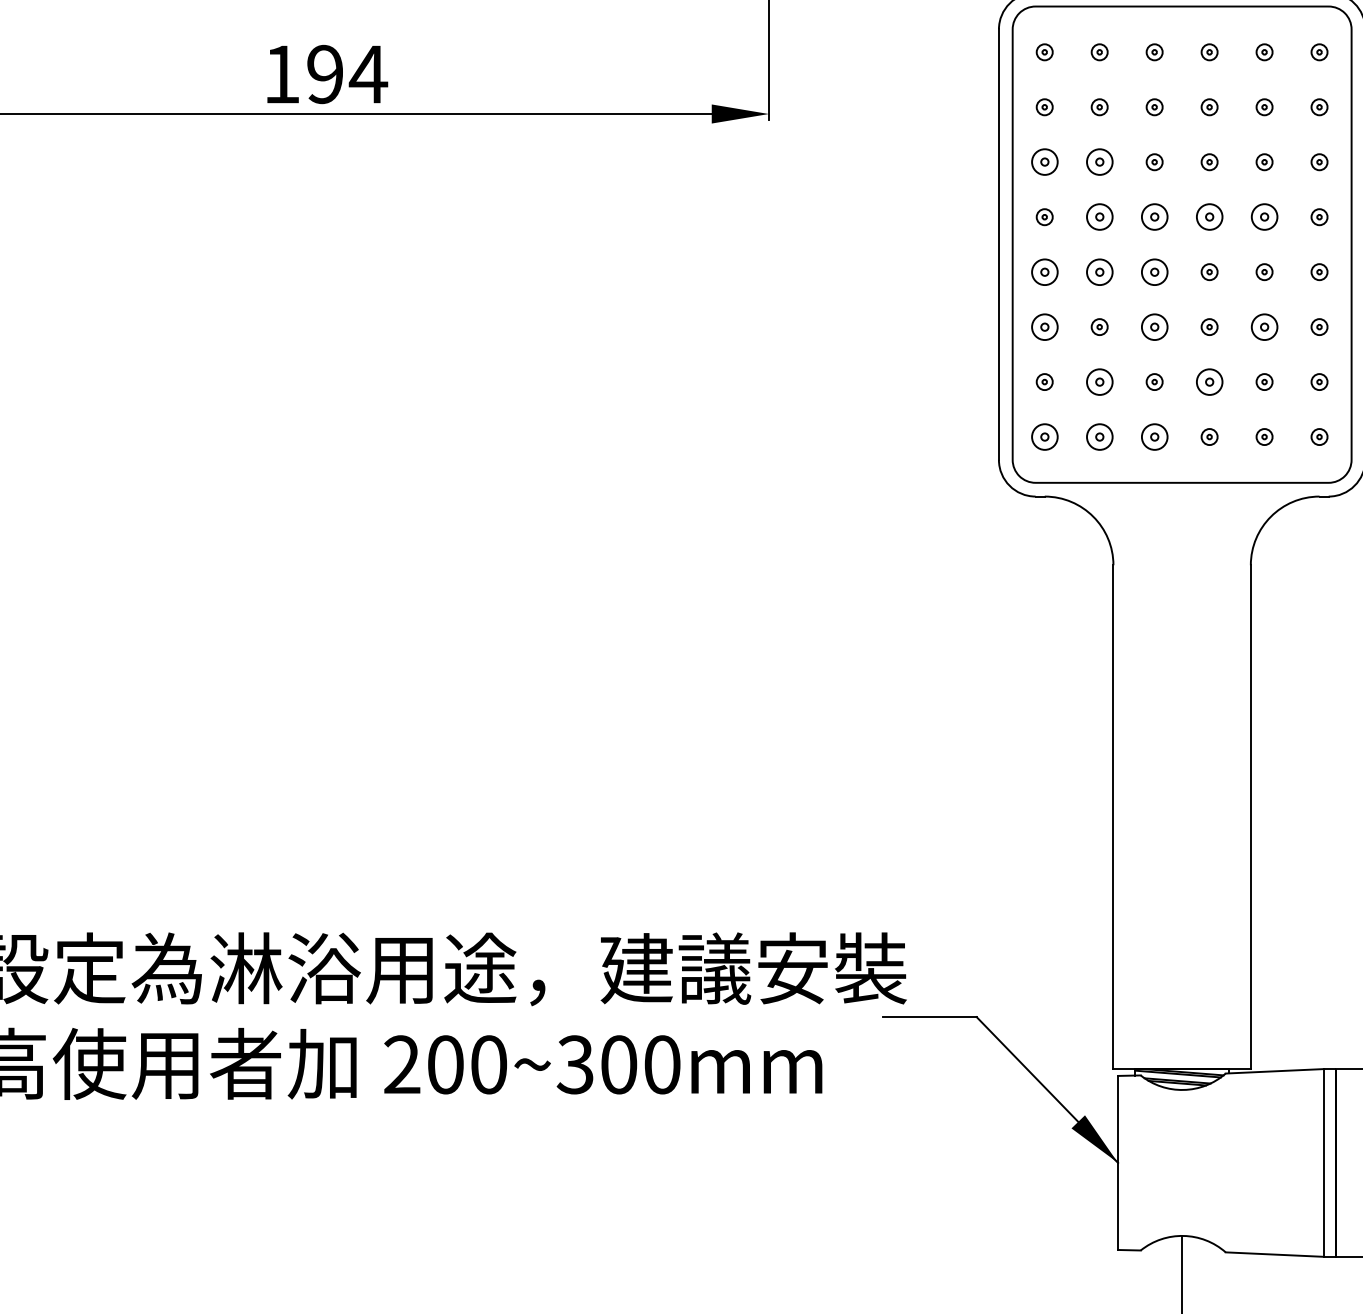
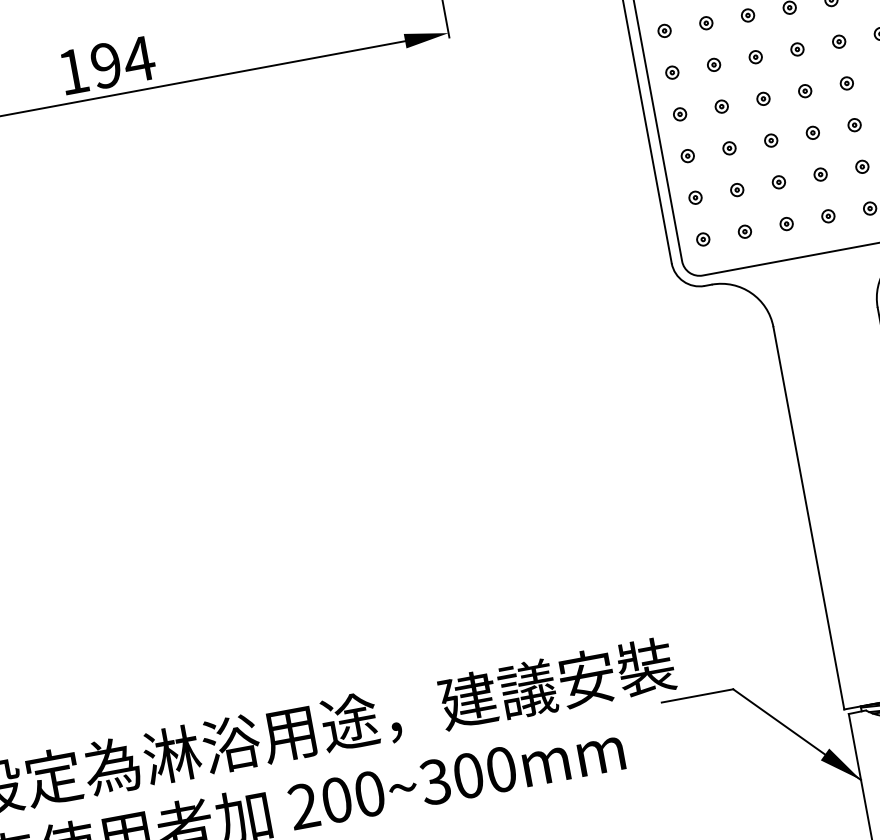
part: (1044, 162) -> (664, 31), size x0.62
part: (1099, 162) -> (706, 23), size x0.62
part: (1099, 217) -> (713, 65), size x0.62
part: (1154, 217) -> (755, 57), size x0.62
part: (1209, 217) -> (797, 49), size x0.62
part: (1264, 217) -> (839, 41), size x0.62
part: (1044, 271) -> (679, 113), size x0.62
part: (1099, 271) -> (721, 106), size x0.62
part: (1154, 271) -> (763, 98), size x0.62
part: (1044, 326) -> (687, 155), size x0.62
part: (1154, 326) -> (771, 140), size x0.62
part: (1264, 326) -> (854, 124), size x0.62
part: (1099, 381) -> (737, 189), size x0.62
part: (1209, 381) -> (820, 174), size x0.62
part: (1044, 436) -> (703, 239), size x0.62
part: (1099, 436) -> (744, 231), size x0.62
part: (1154, 436) -> (786, 223), size x0.62

